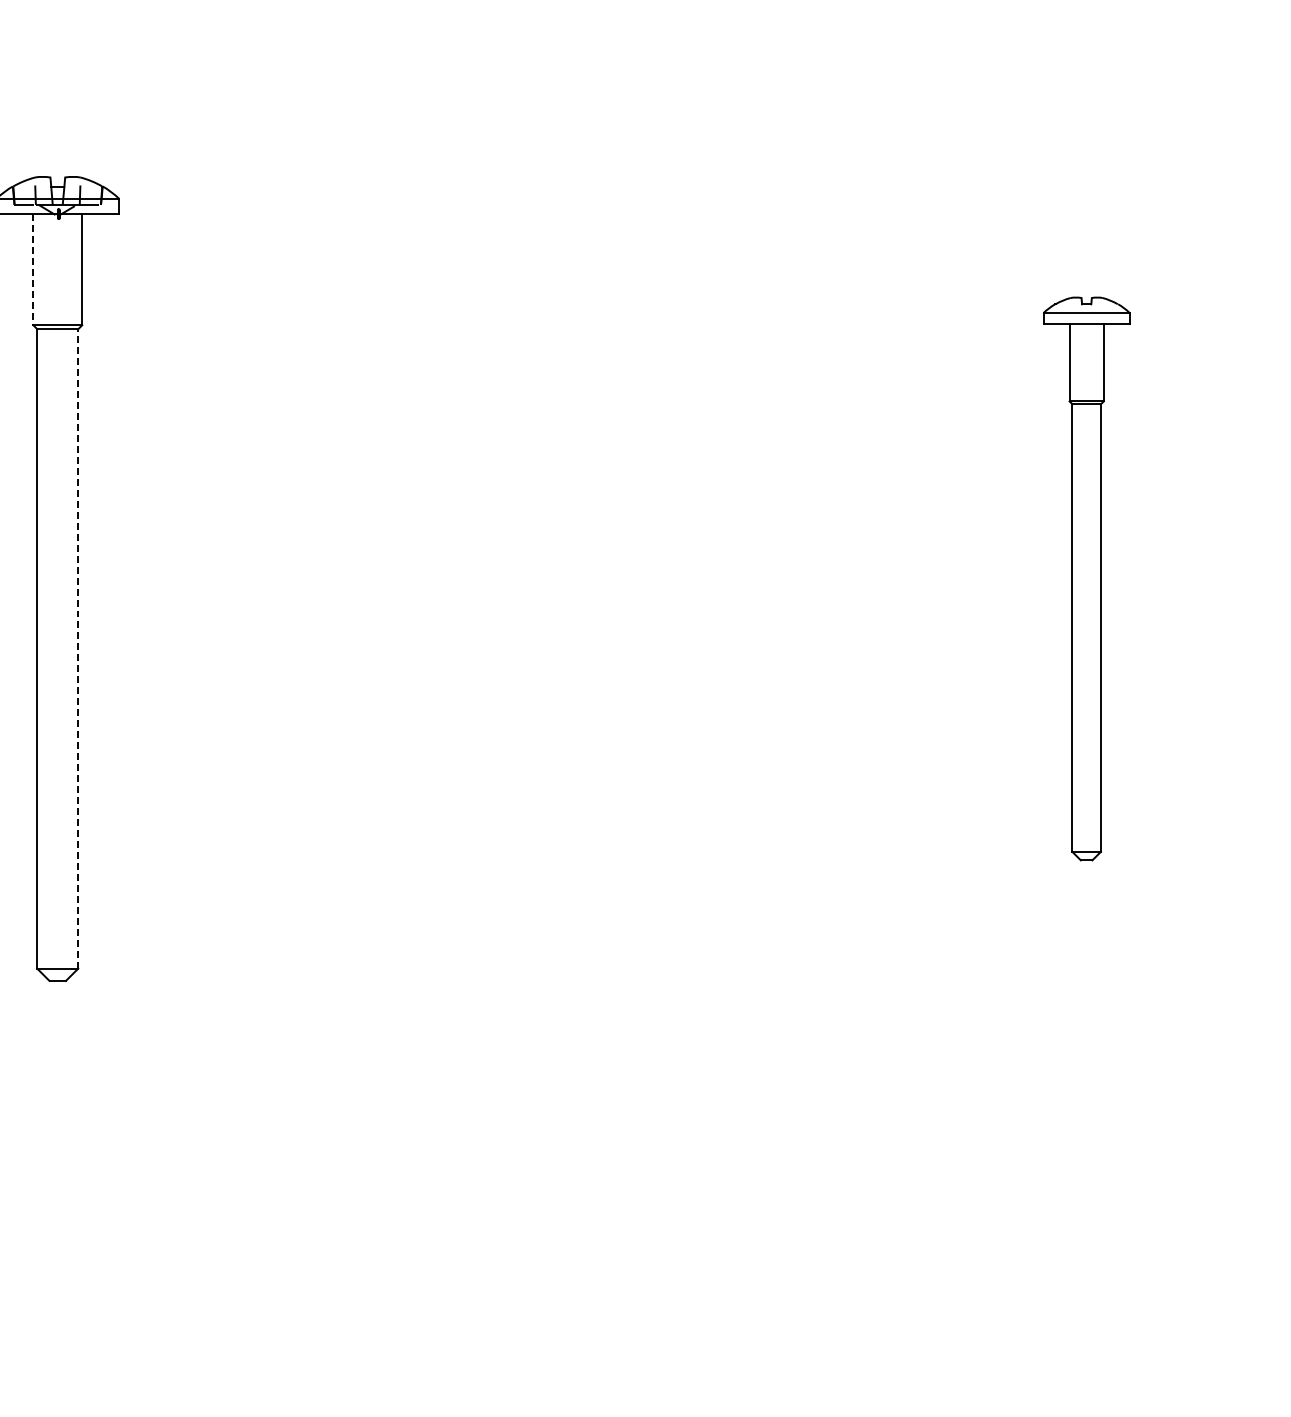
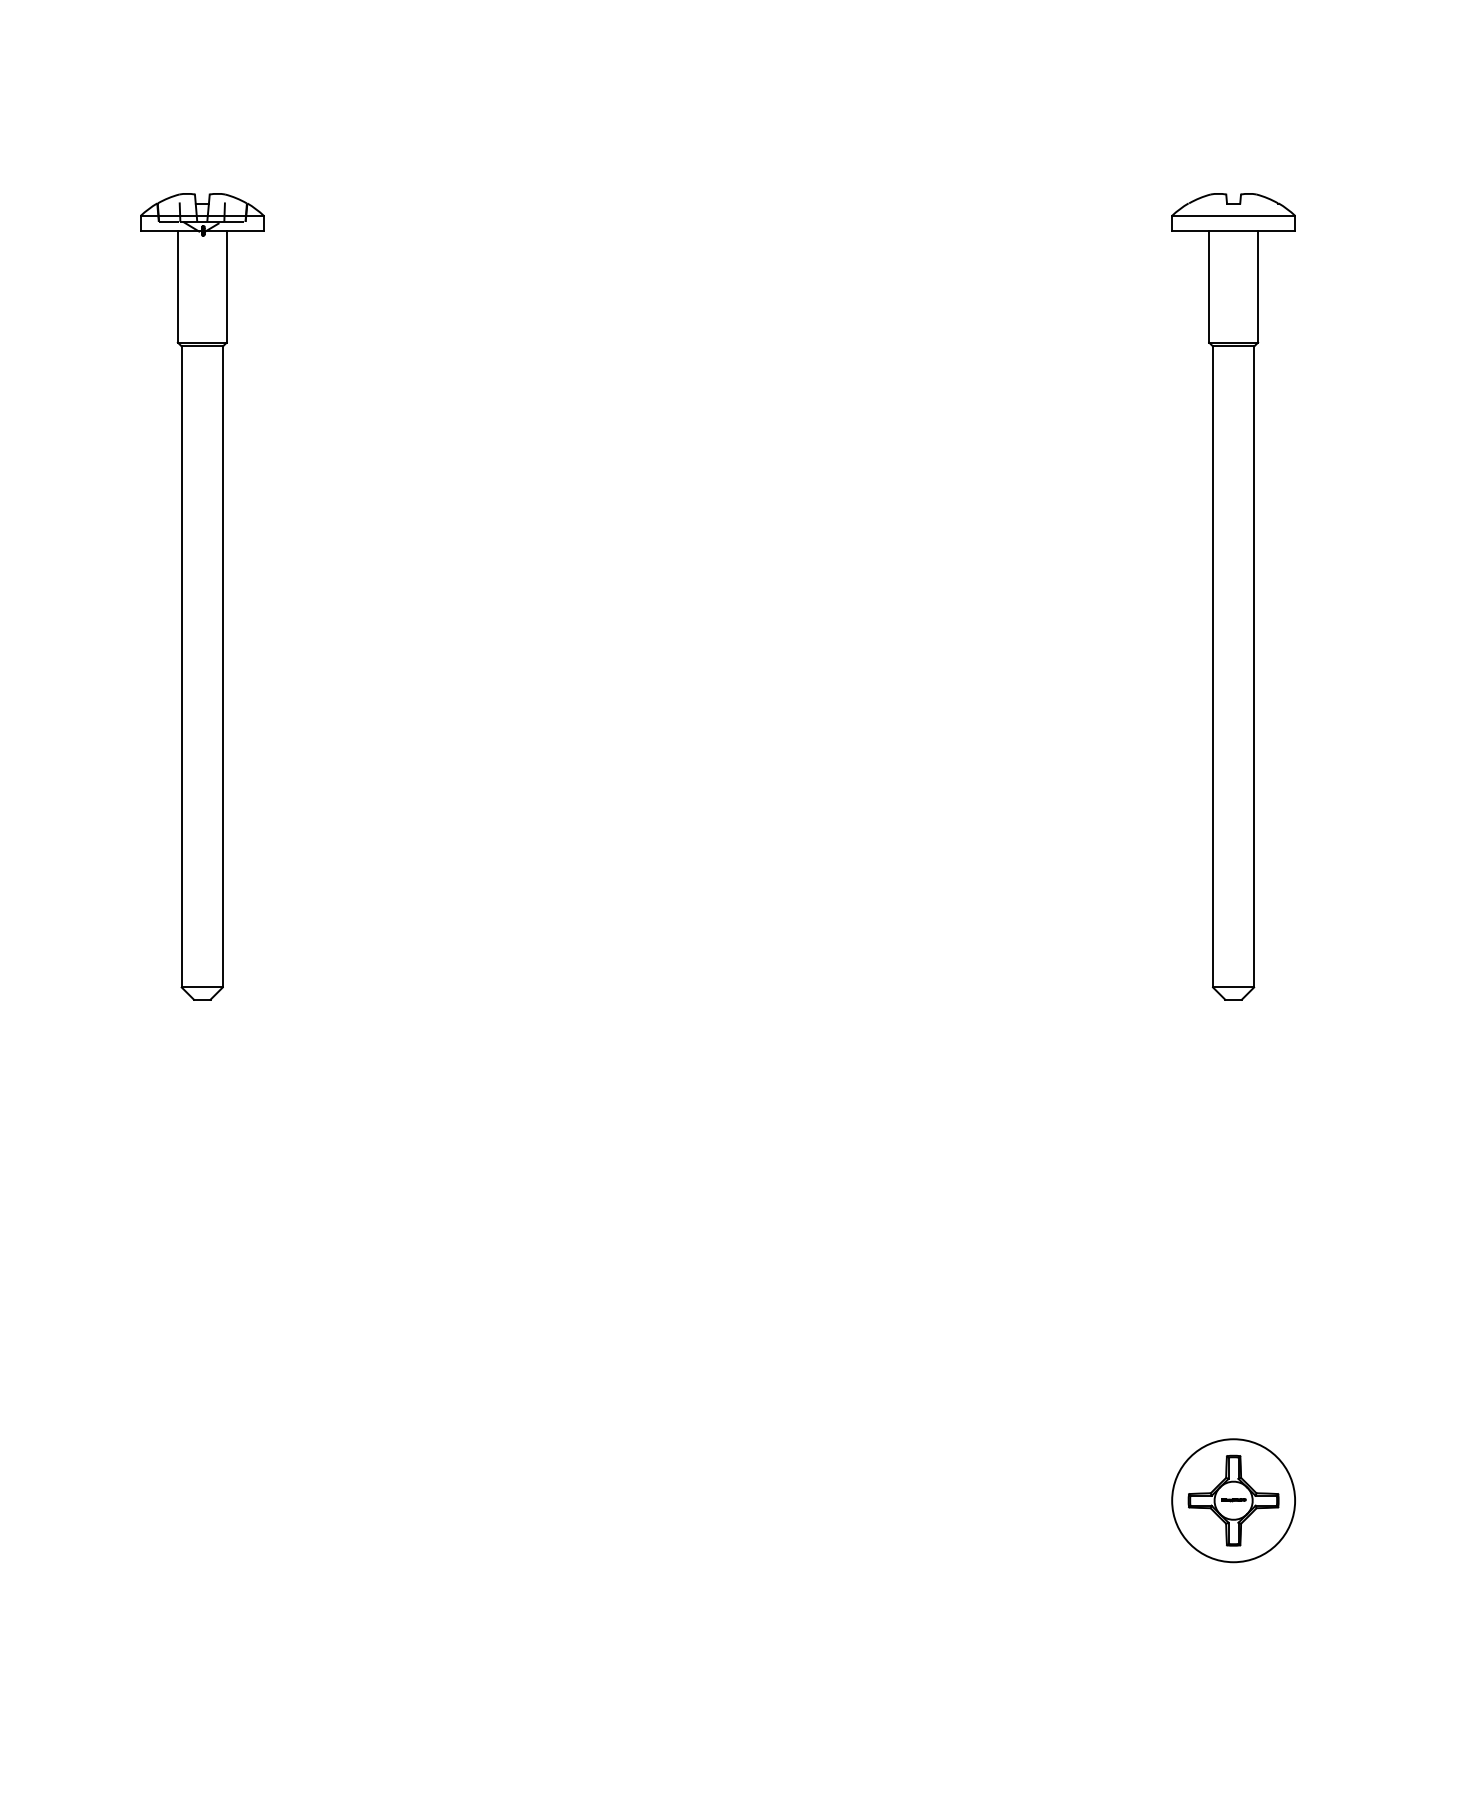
line: (33, 269) -> (177, 286), dashed -> solid
part: (1086, 578) -> (1233, 596), size x1.43
line: (77, 648) -> (222, 666), dashed -> solid

